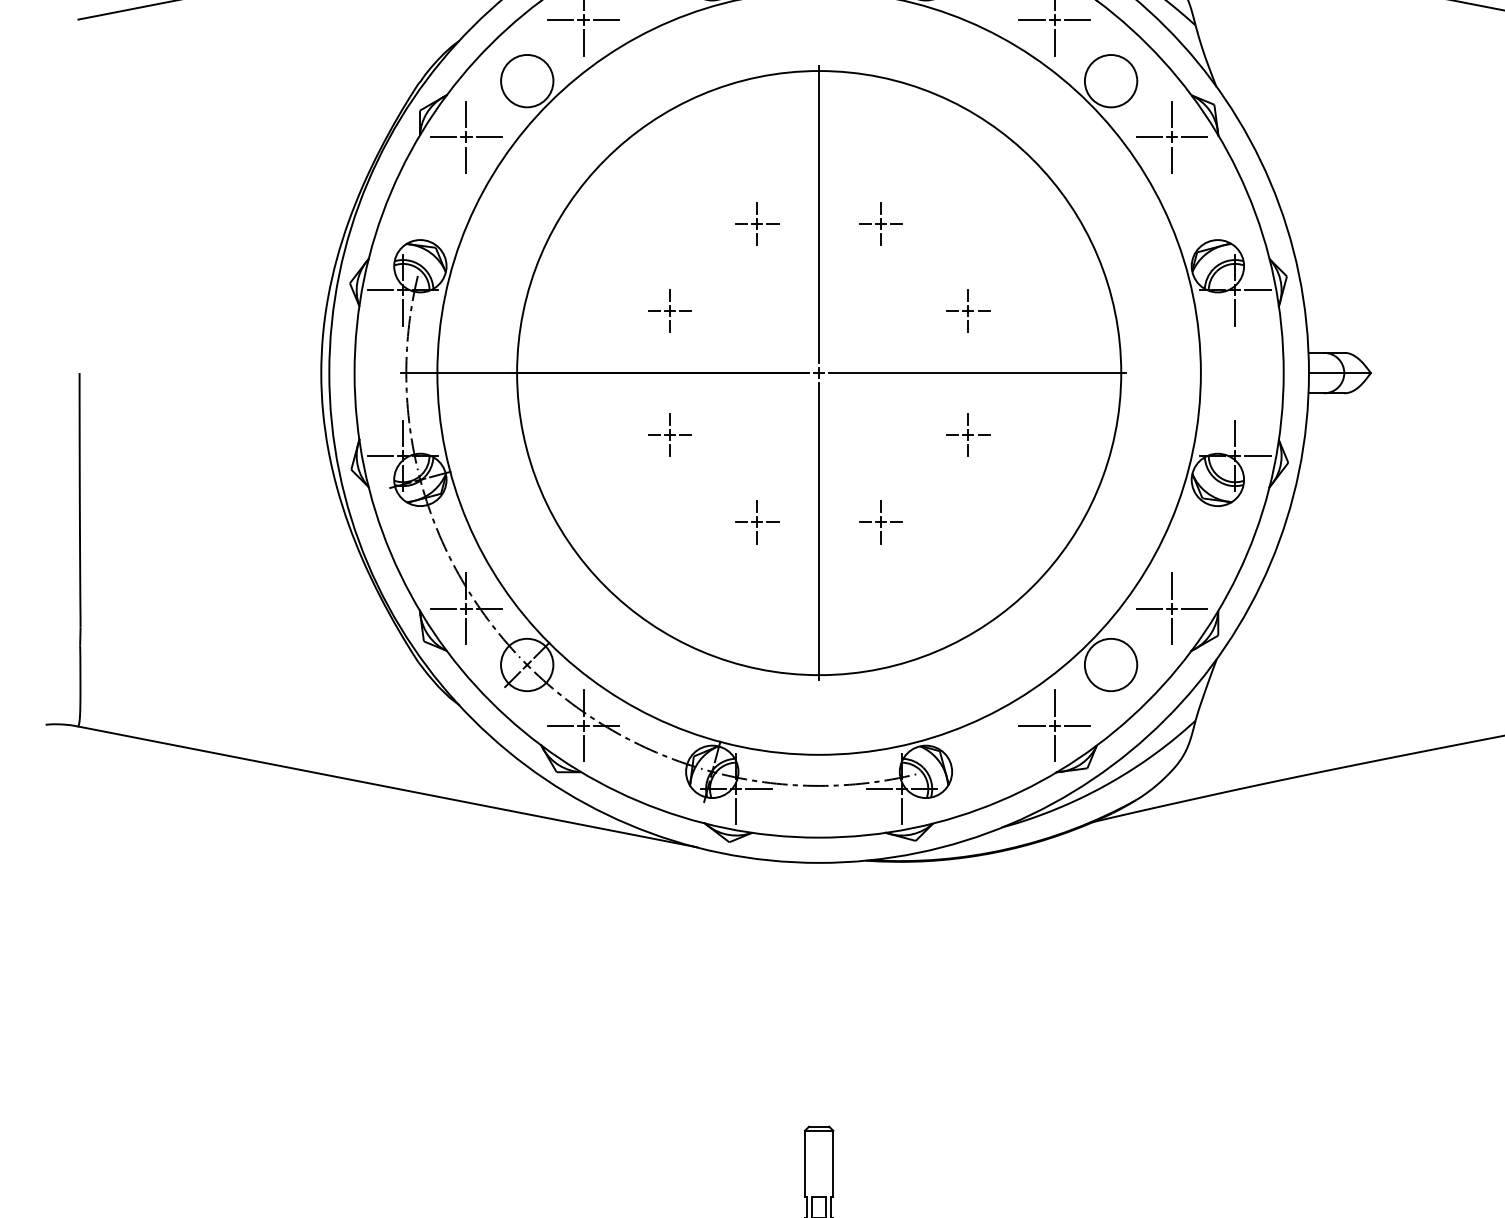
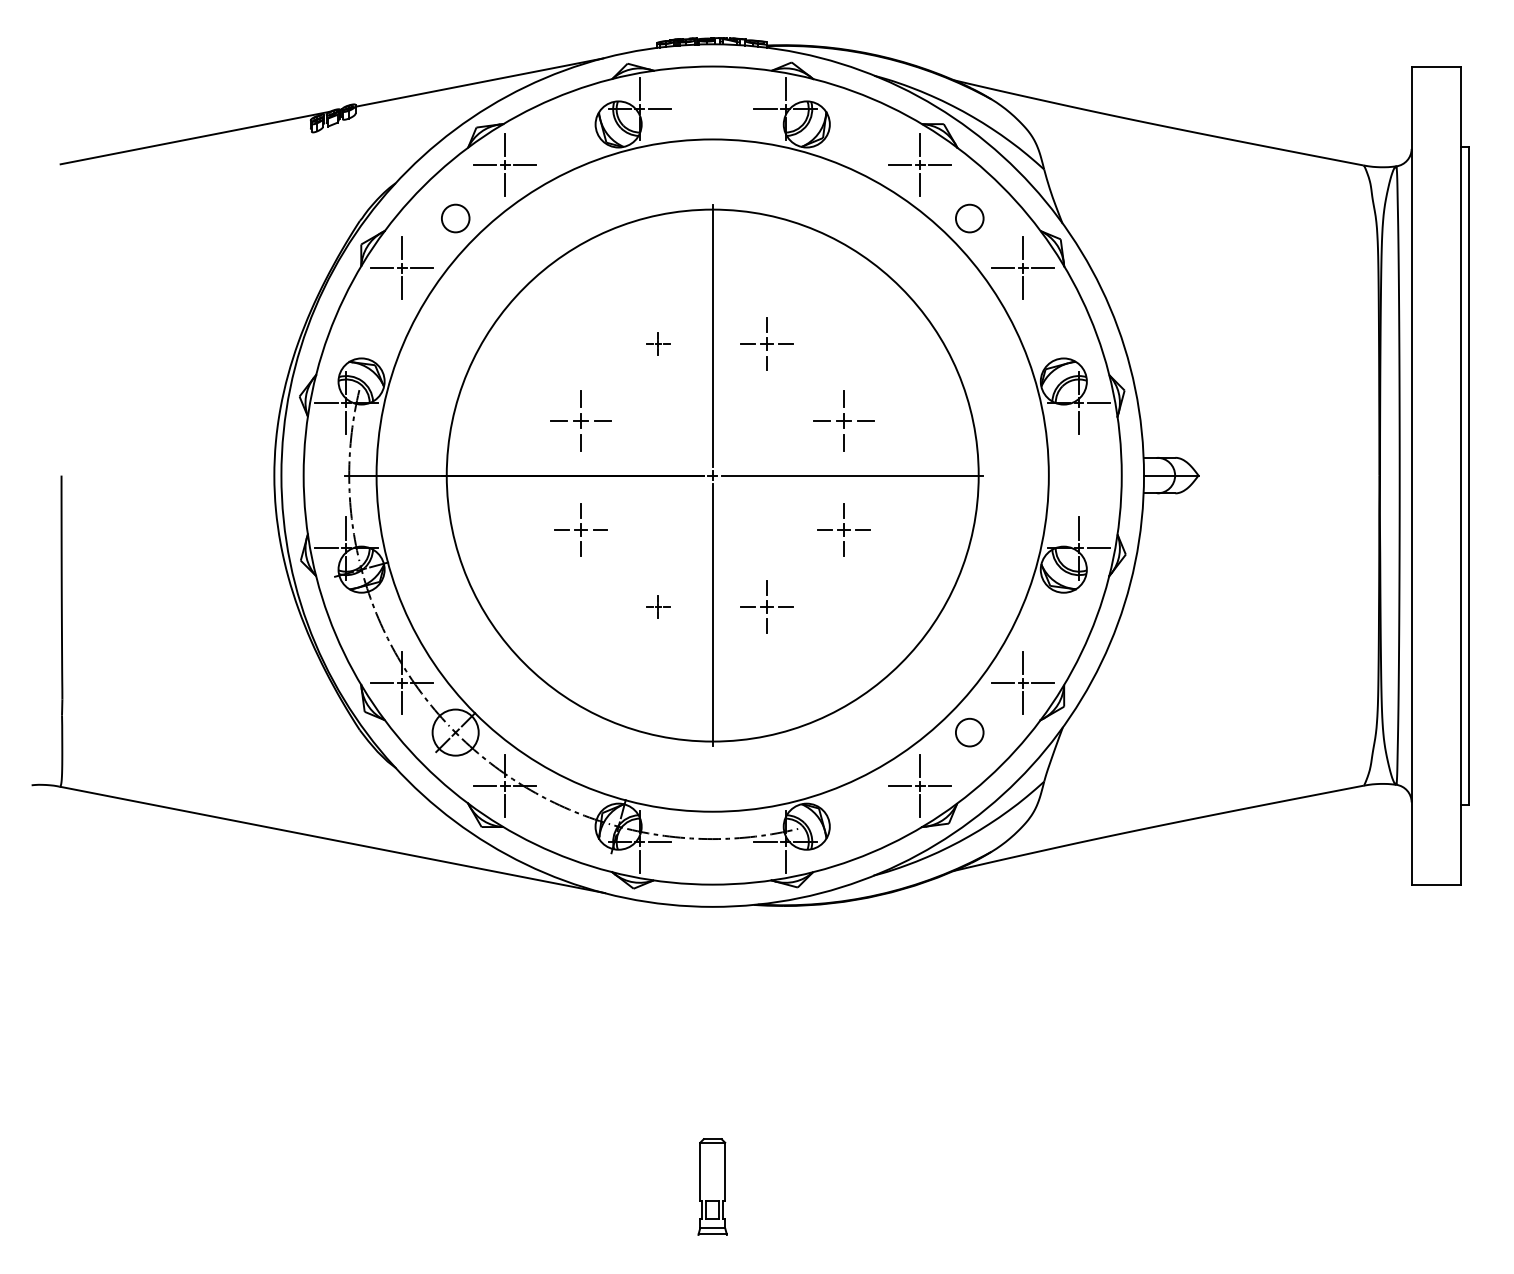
circle: (527, 81) -> (455, 218), size x0.6
circle: (1110, 81) -> (969, 218), size x0.6
part: (757, 223) -> (658, 343), size x0.6
part: (881, 223) -> (767, 343), size x1.4
part: (670, 310) -> (581, 420), size x1.6
part: (968, 310) -> (844, 420), size x1.6
part: (670, 434) -> (581, 529), size x1.4
part: (968, 434) -> (844, 529), size x1.4
part: (757, 521) -> (658, 606), size x0.6
part: (881, 521) -> (767, 606), size x1.4
circle: (1110, 664) -> (969, 732), size x0.6

